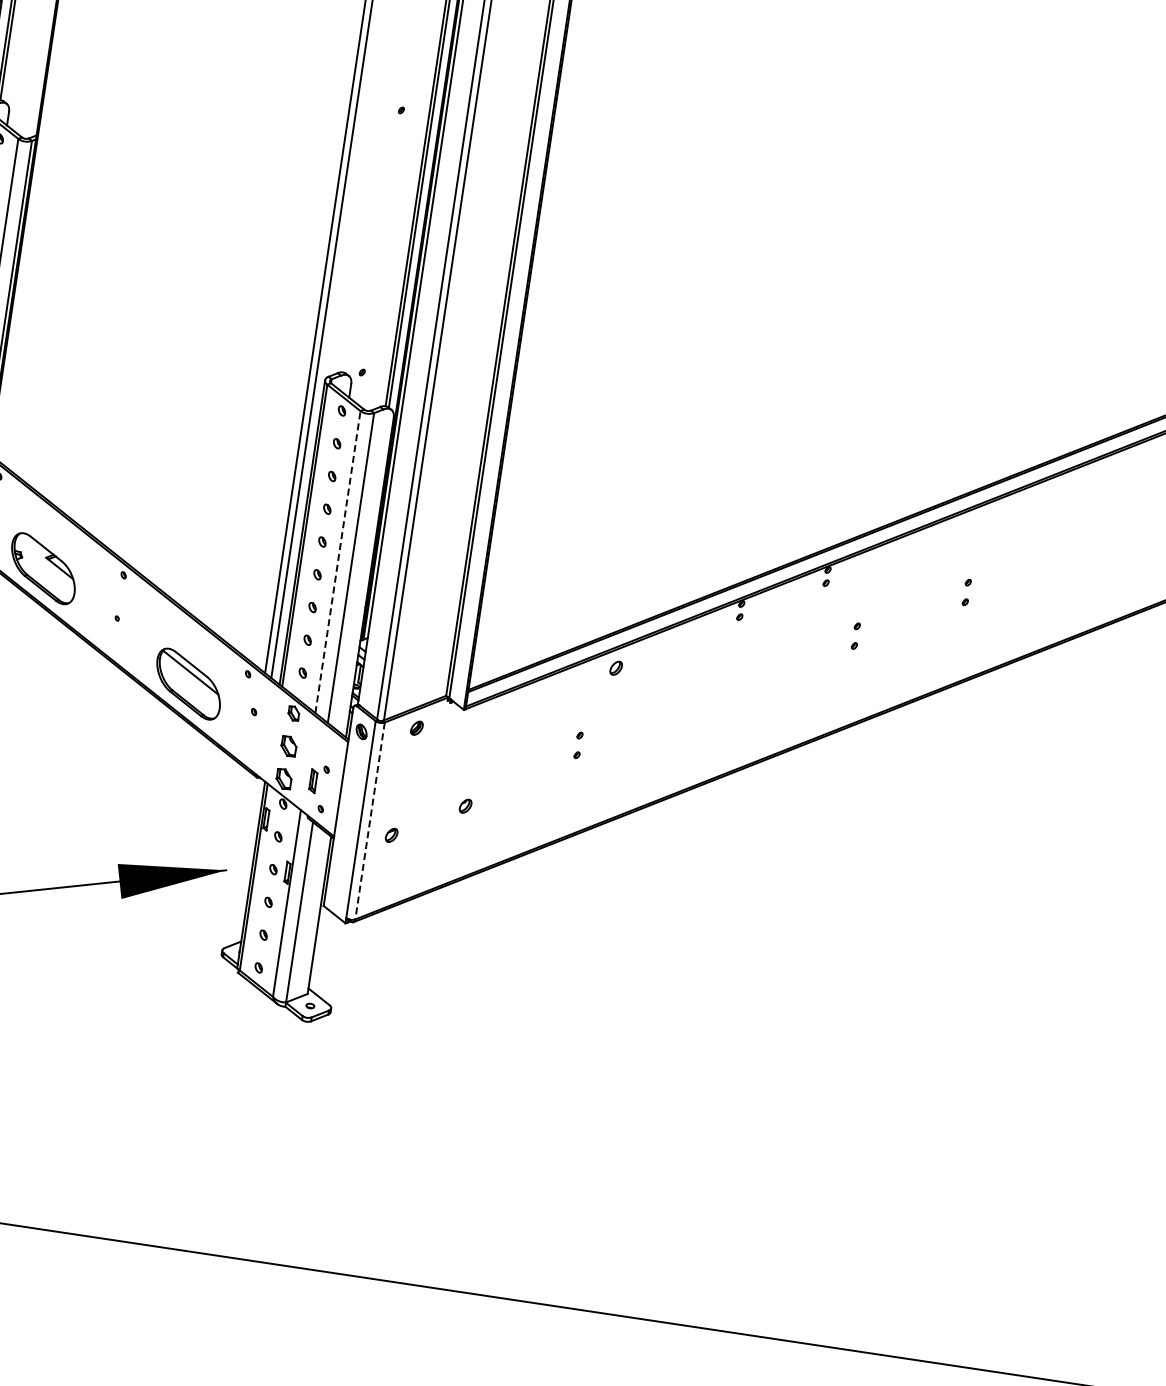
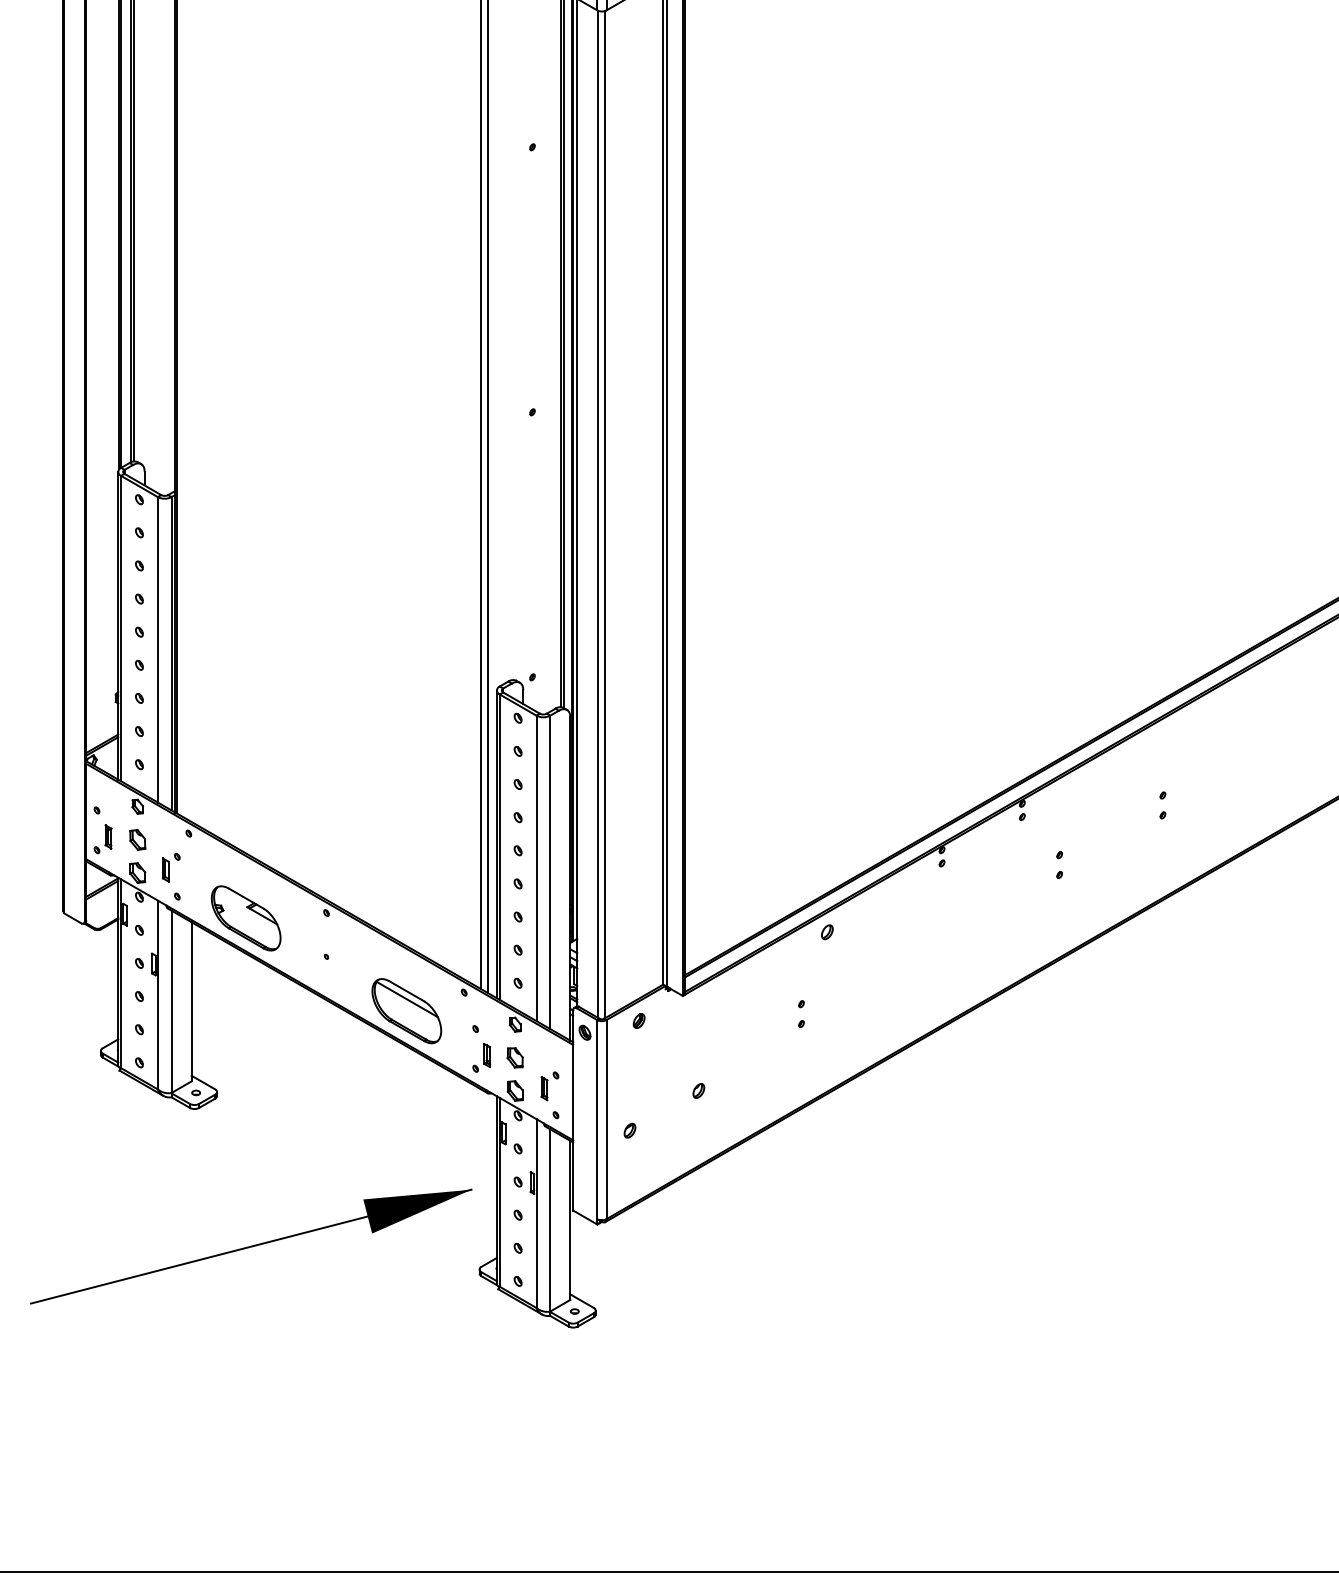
line: (337, 562) -> (536, 868), dashed -> solid
part: (255, 741) -> (481, 1057), added
line: (370, 820) -> (606, 1119), dashed -> solid

